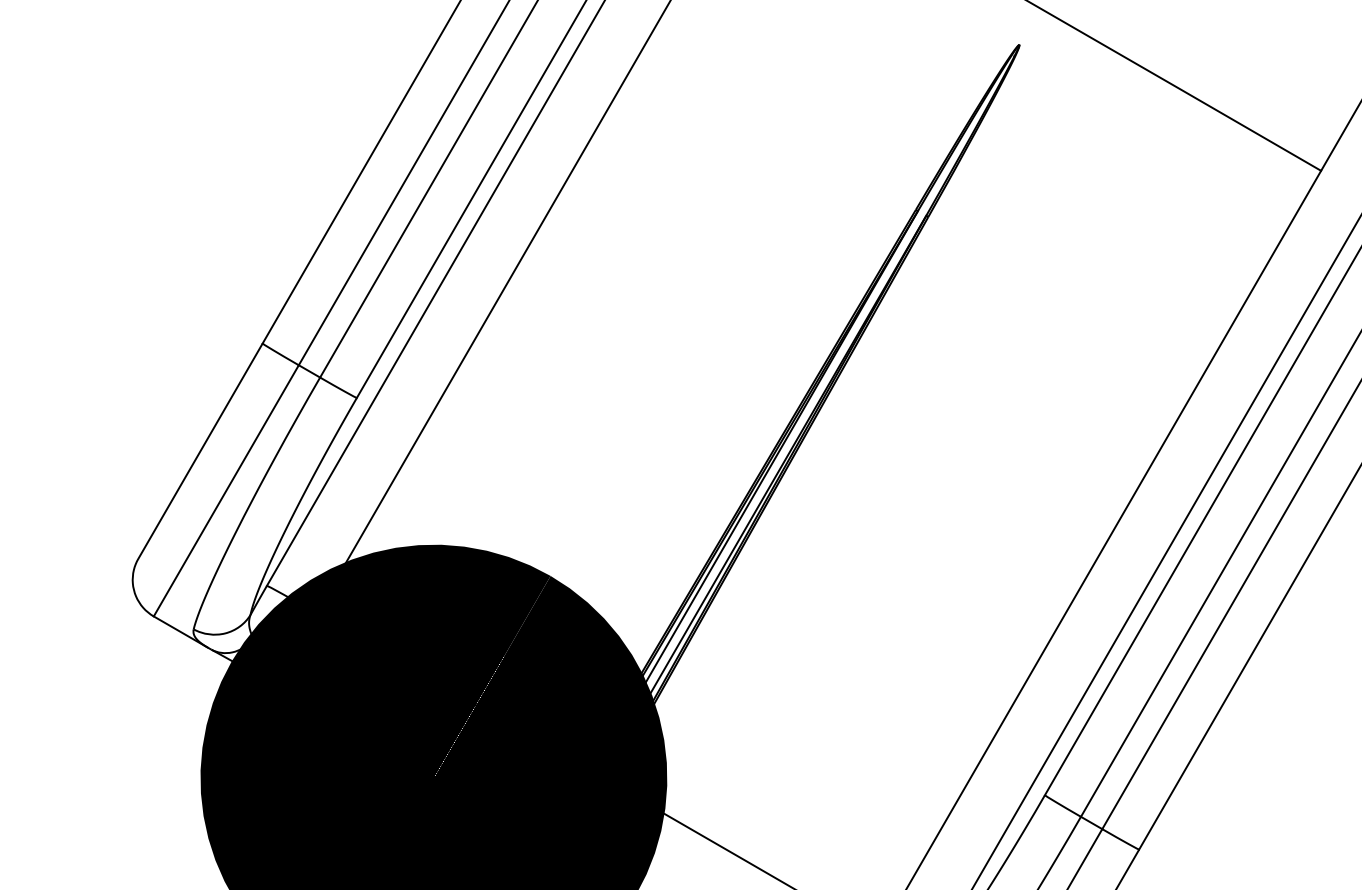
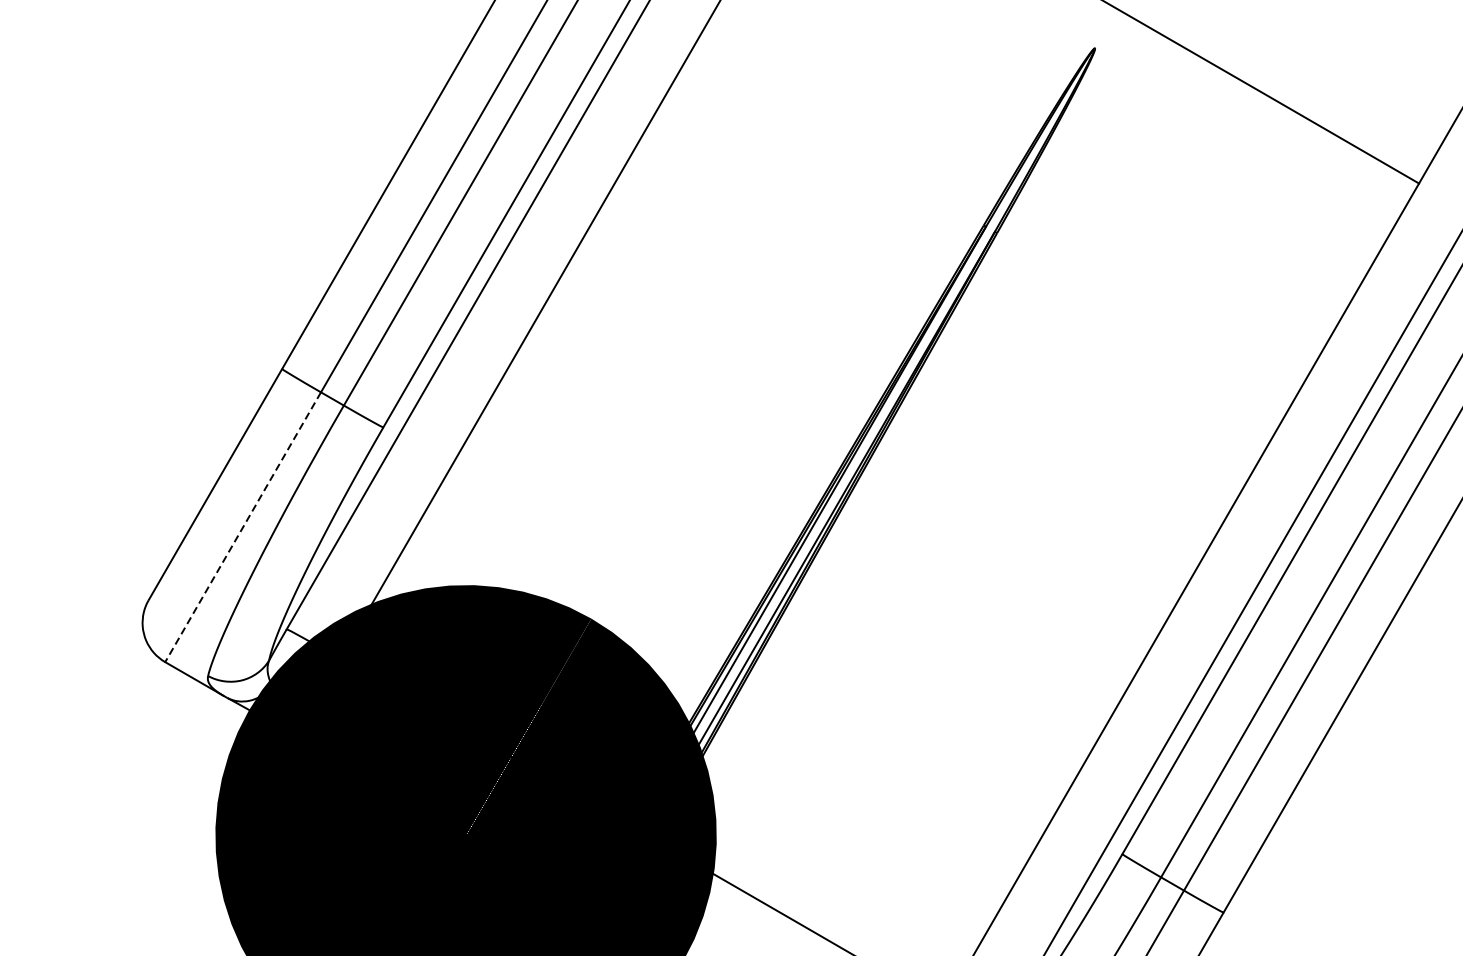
line: (226, 491) -> (243, 527), solid -> dashed

